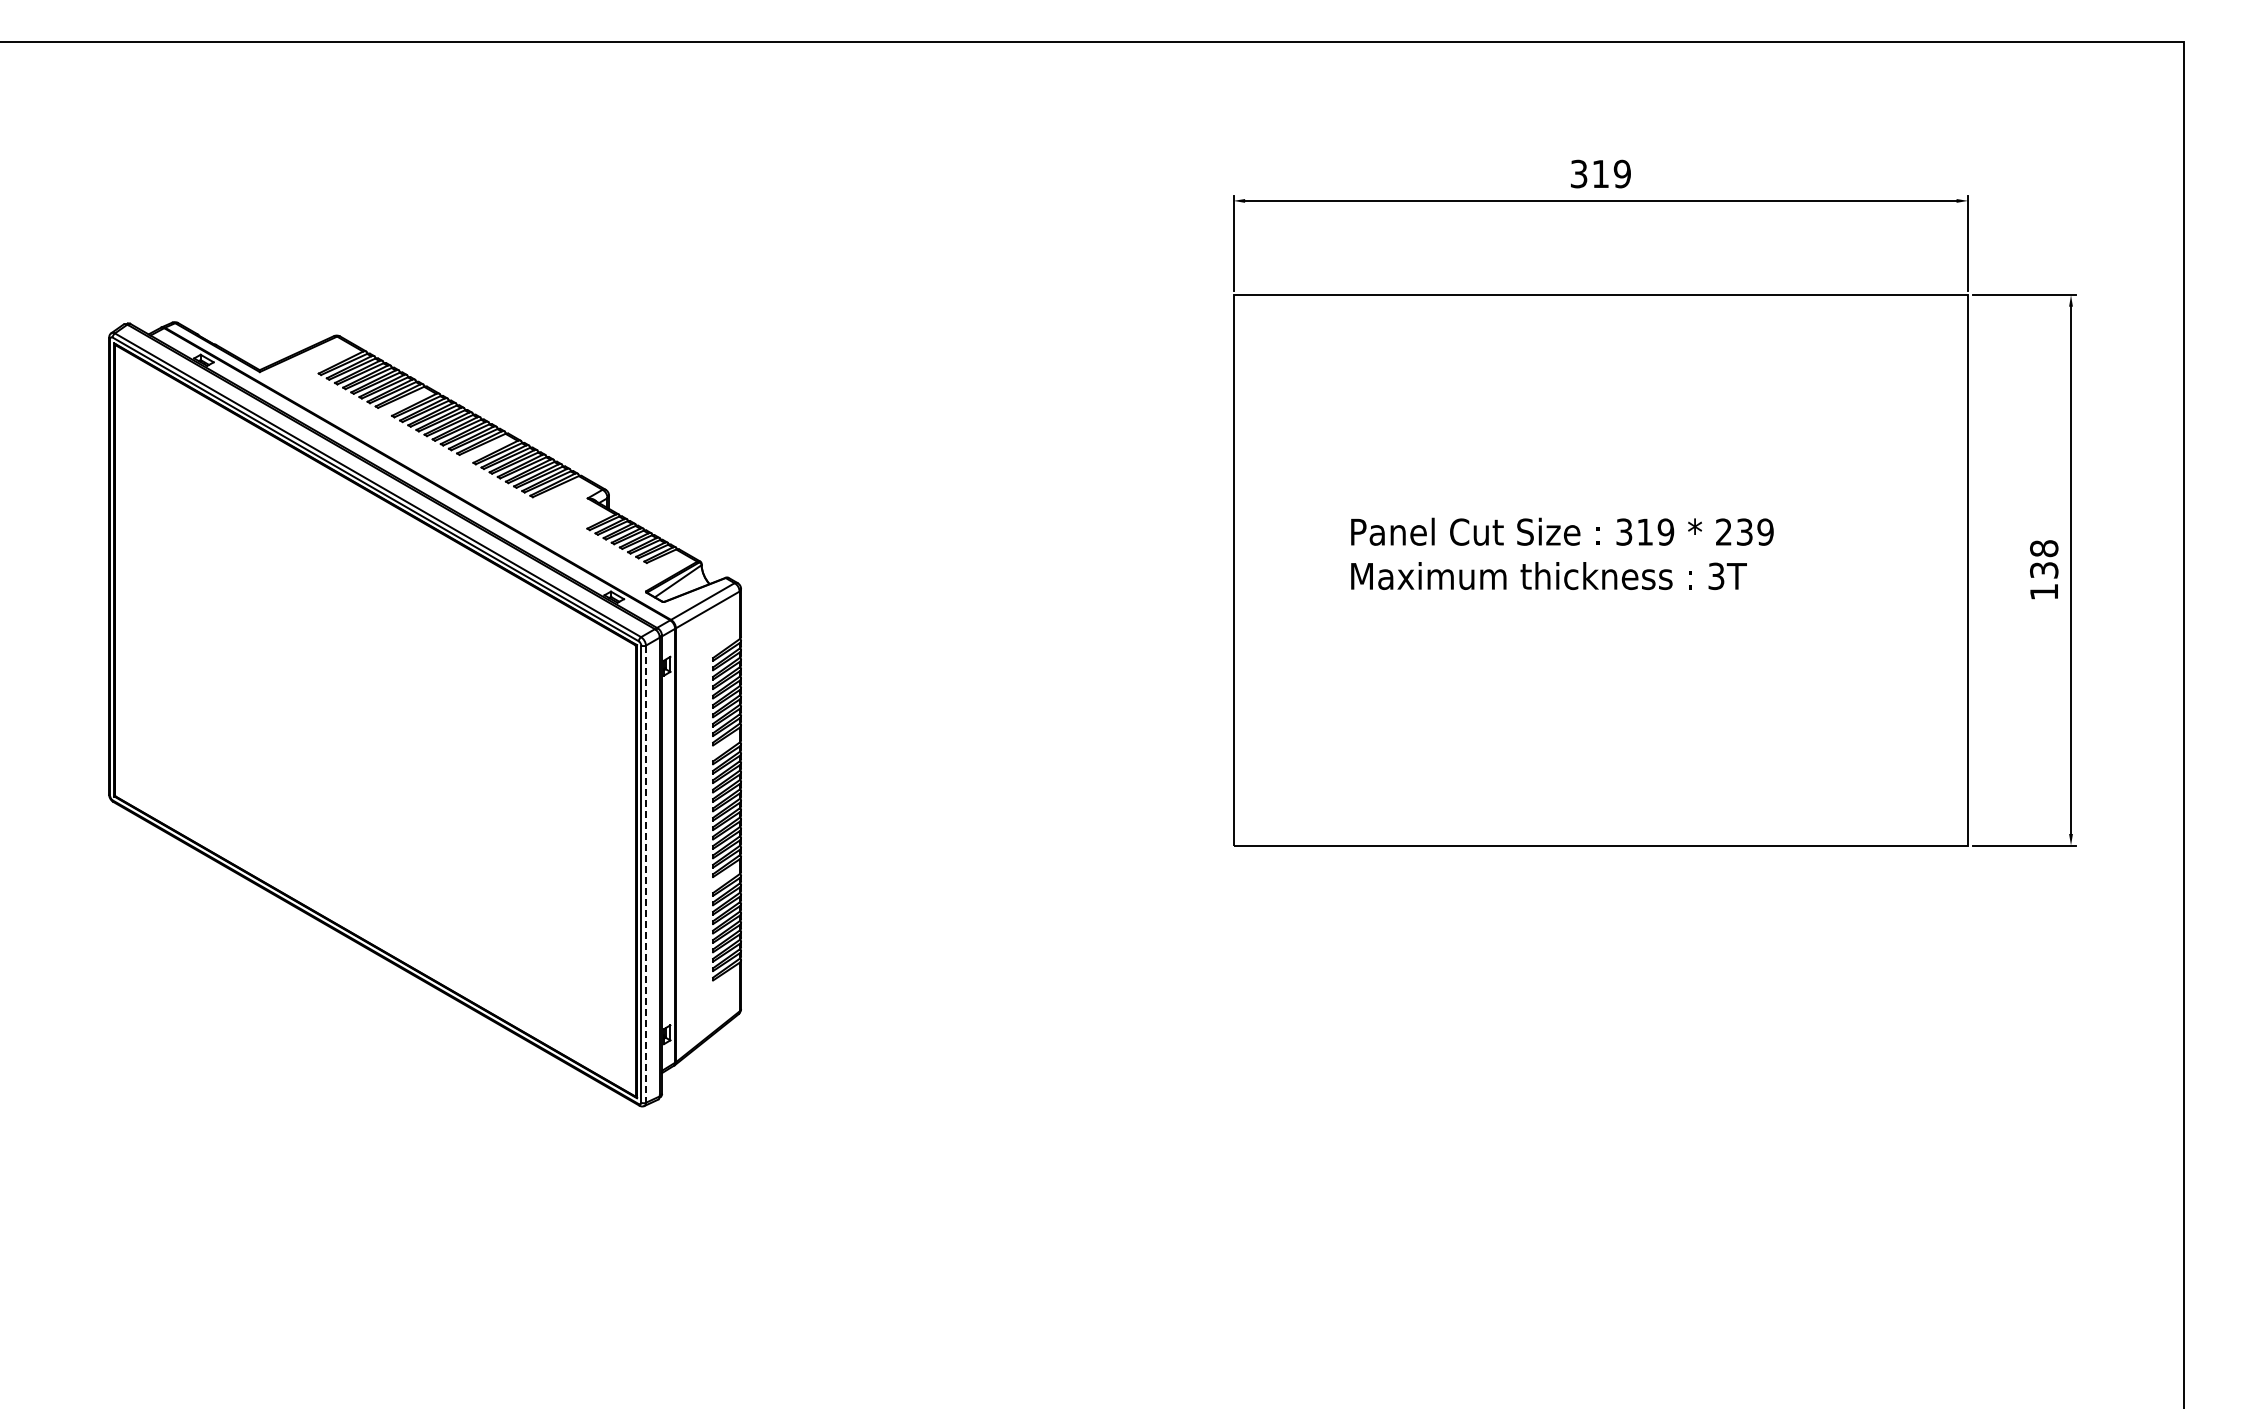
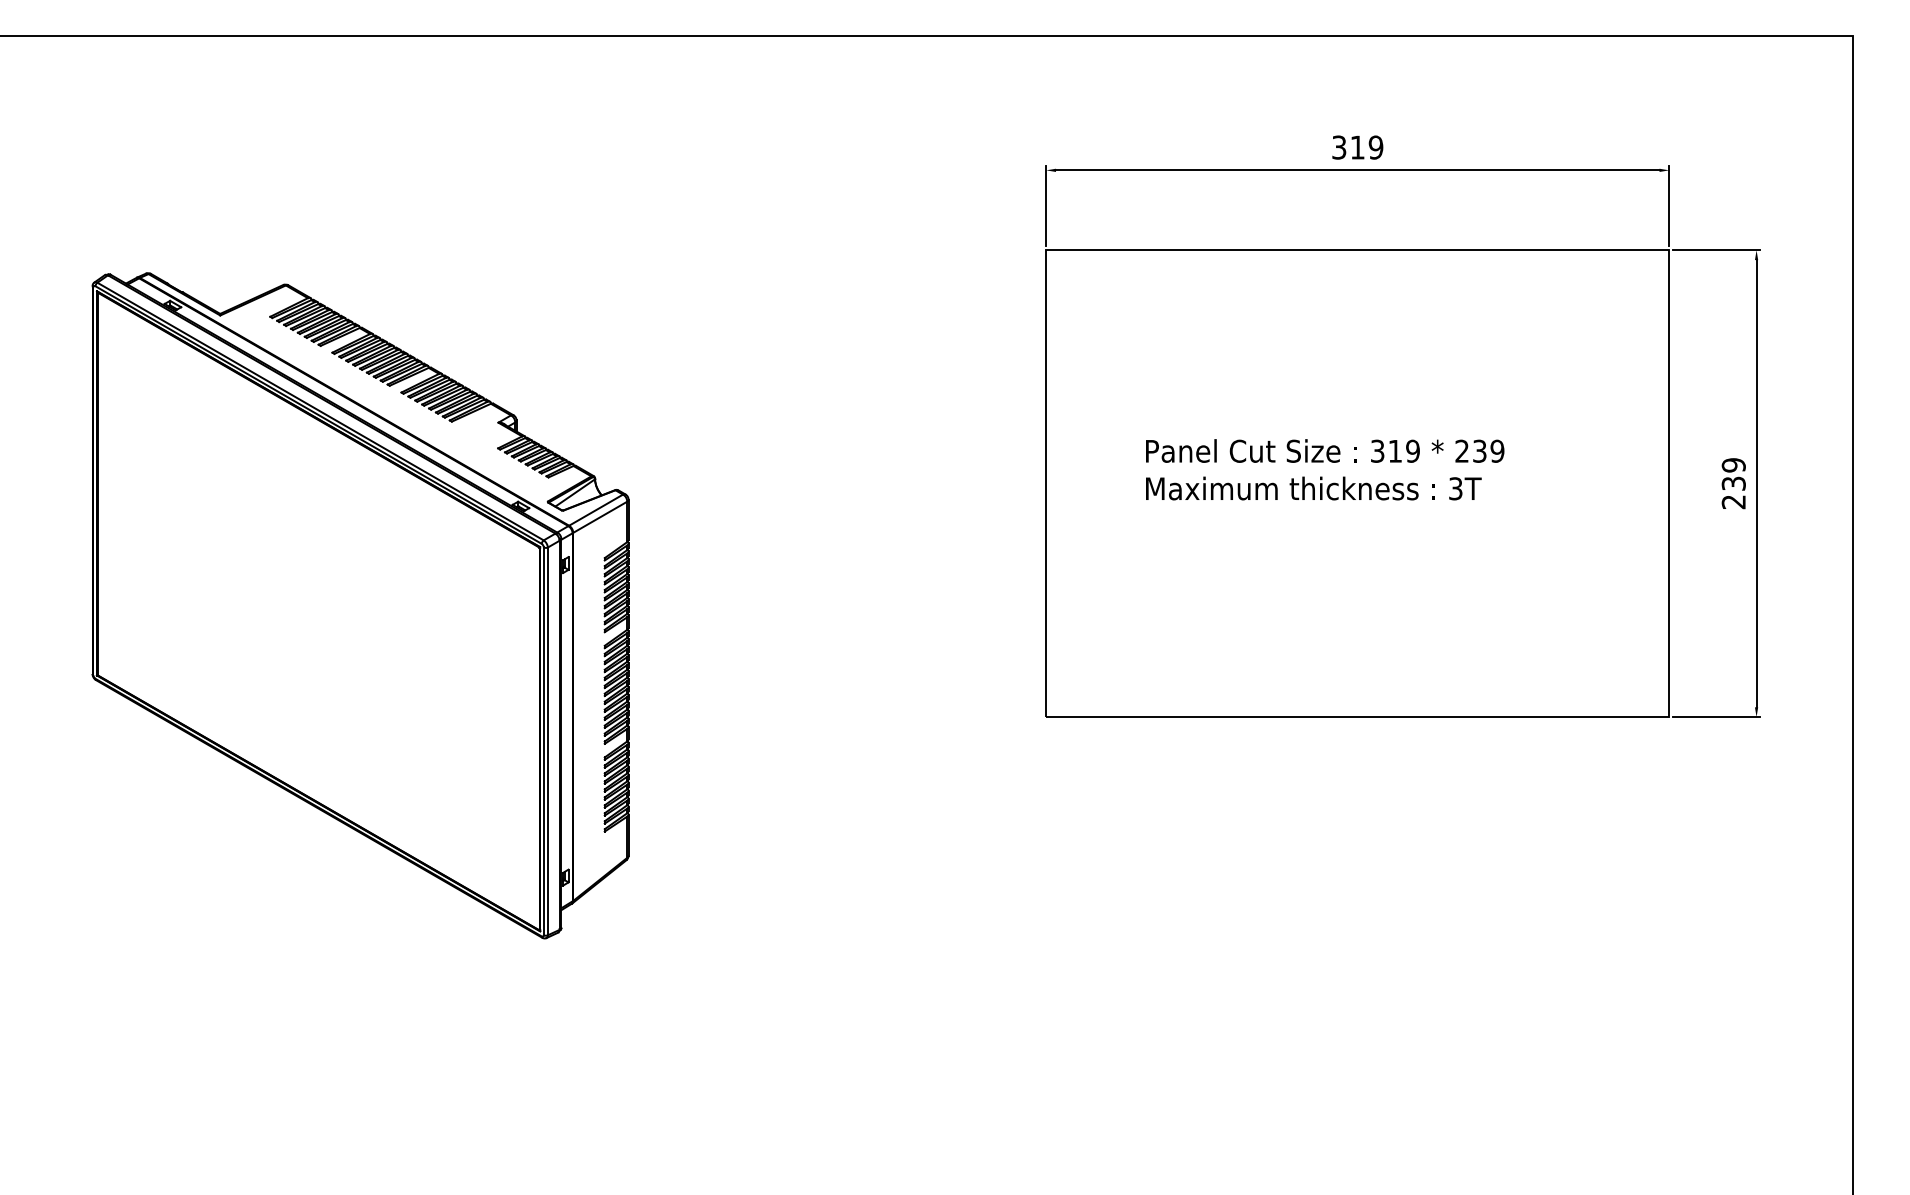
text: (2044, 570) -> (1734, 483), 138 -> 239
line: (646, 874) -> (548, 741), dashed -> solid

